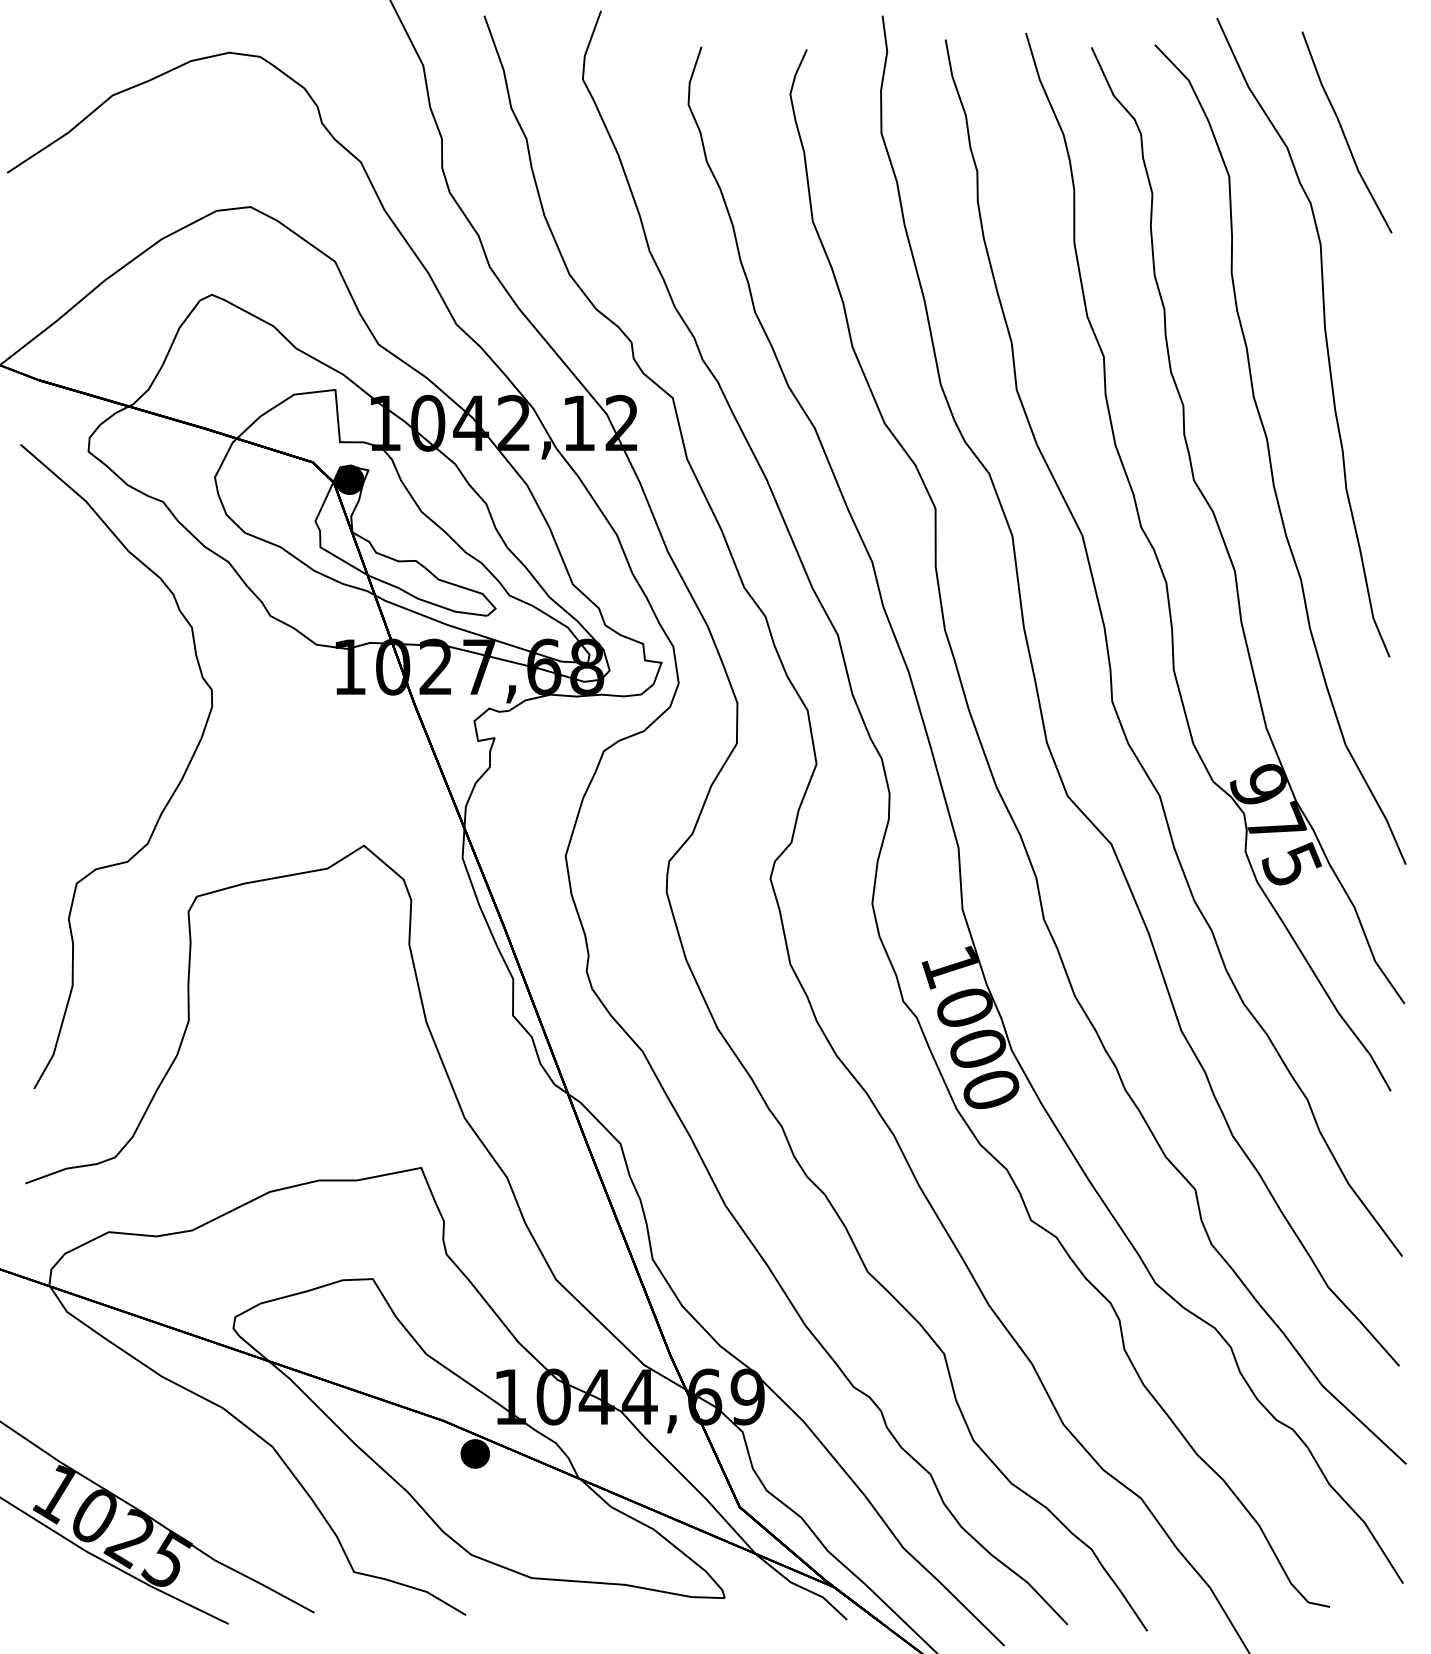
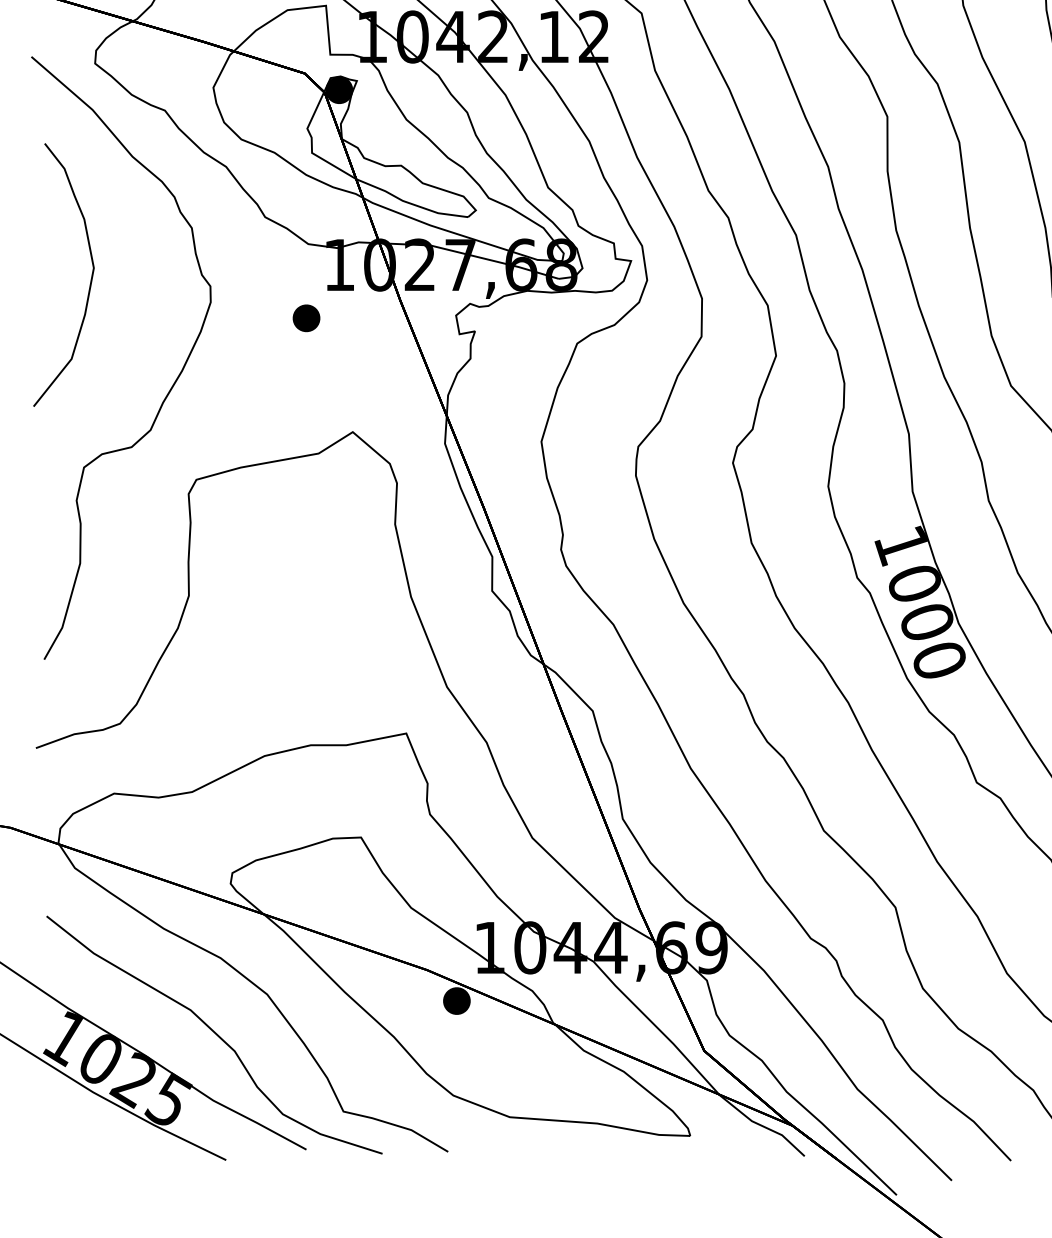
curve: (83, 683) -> (90, 280), added
part: (314, 723) -> (306, 317), added
curve: (215, 1488) -> (213, 1033), added

